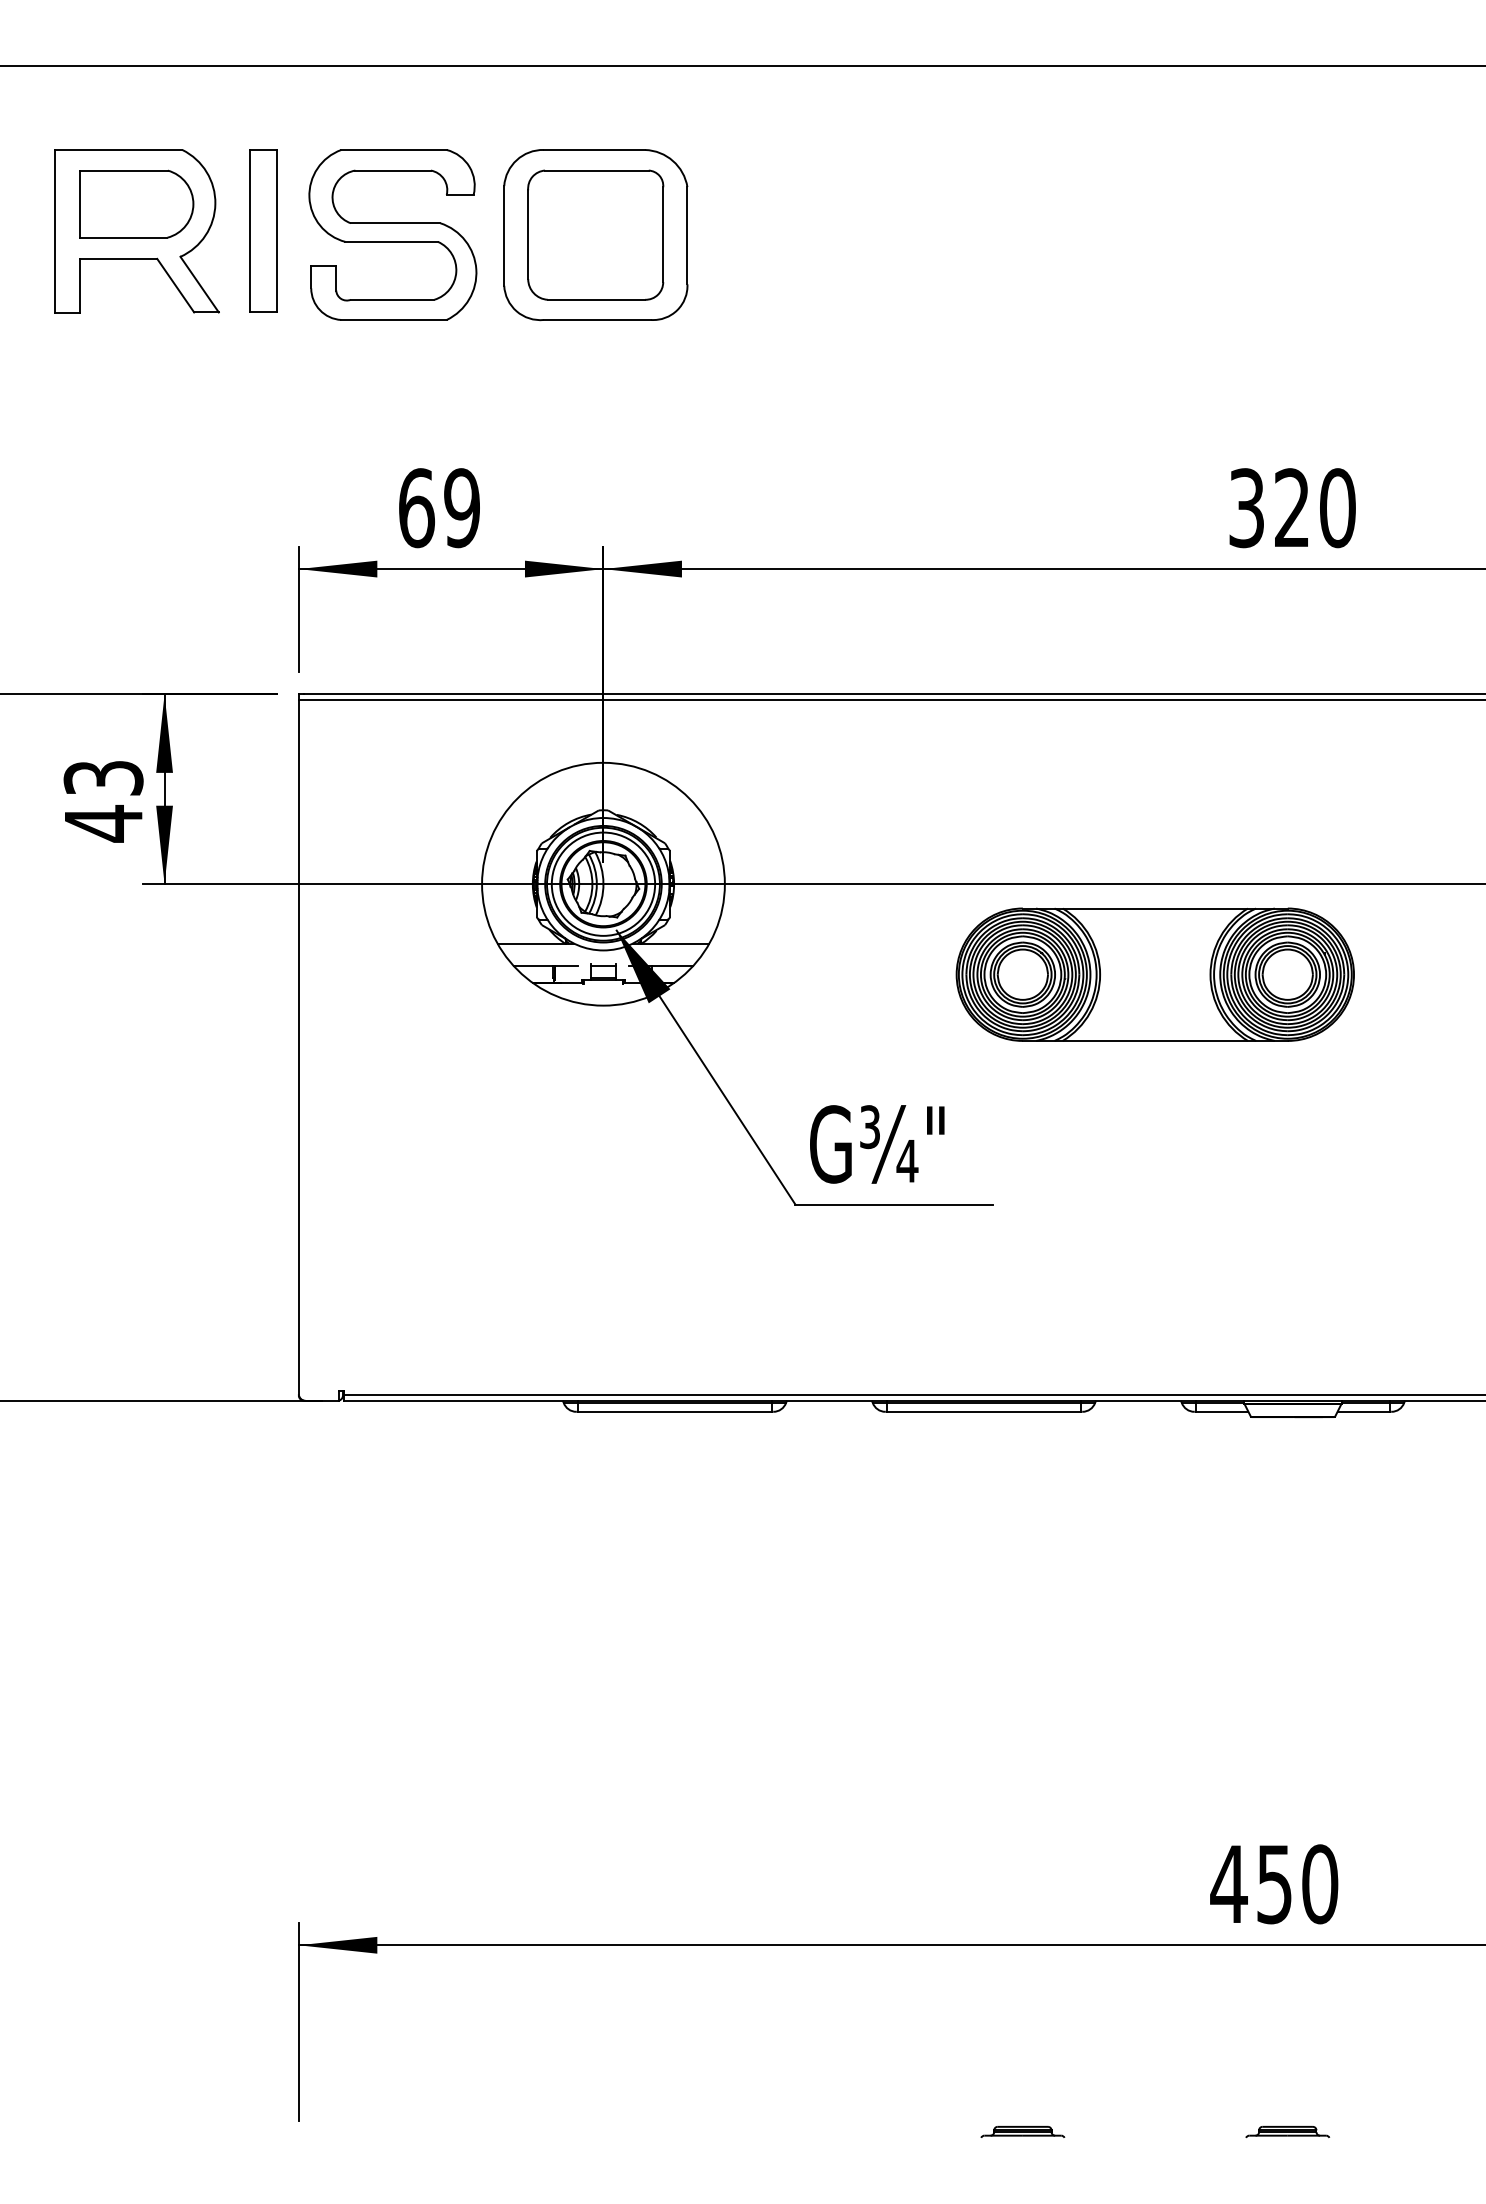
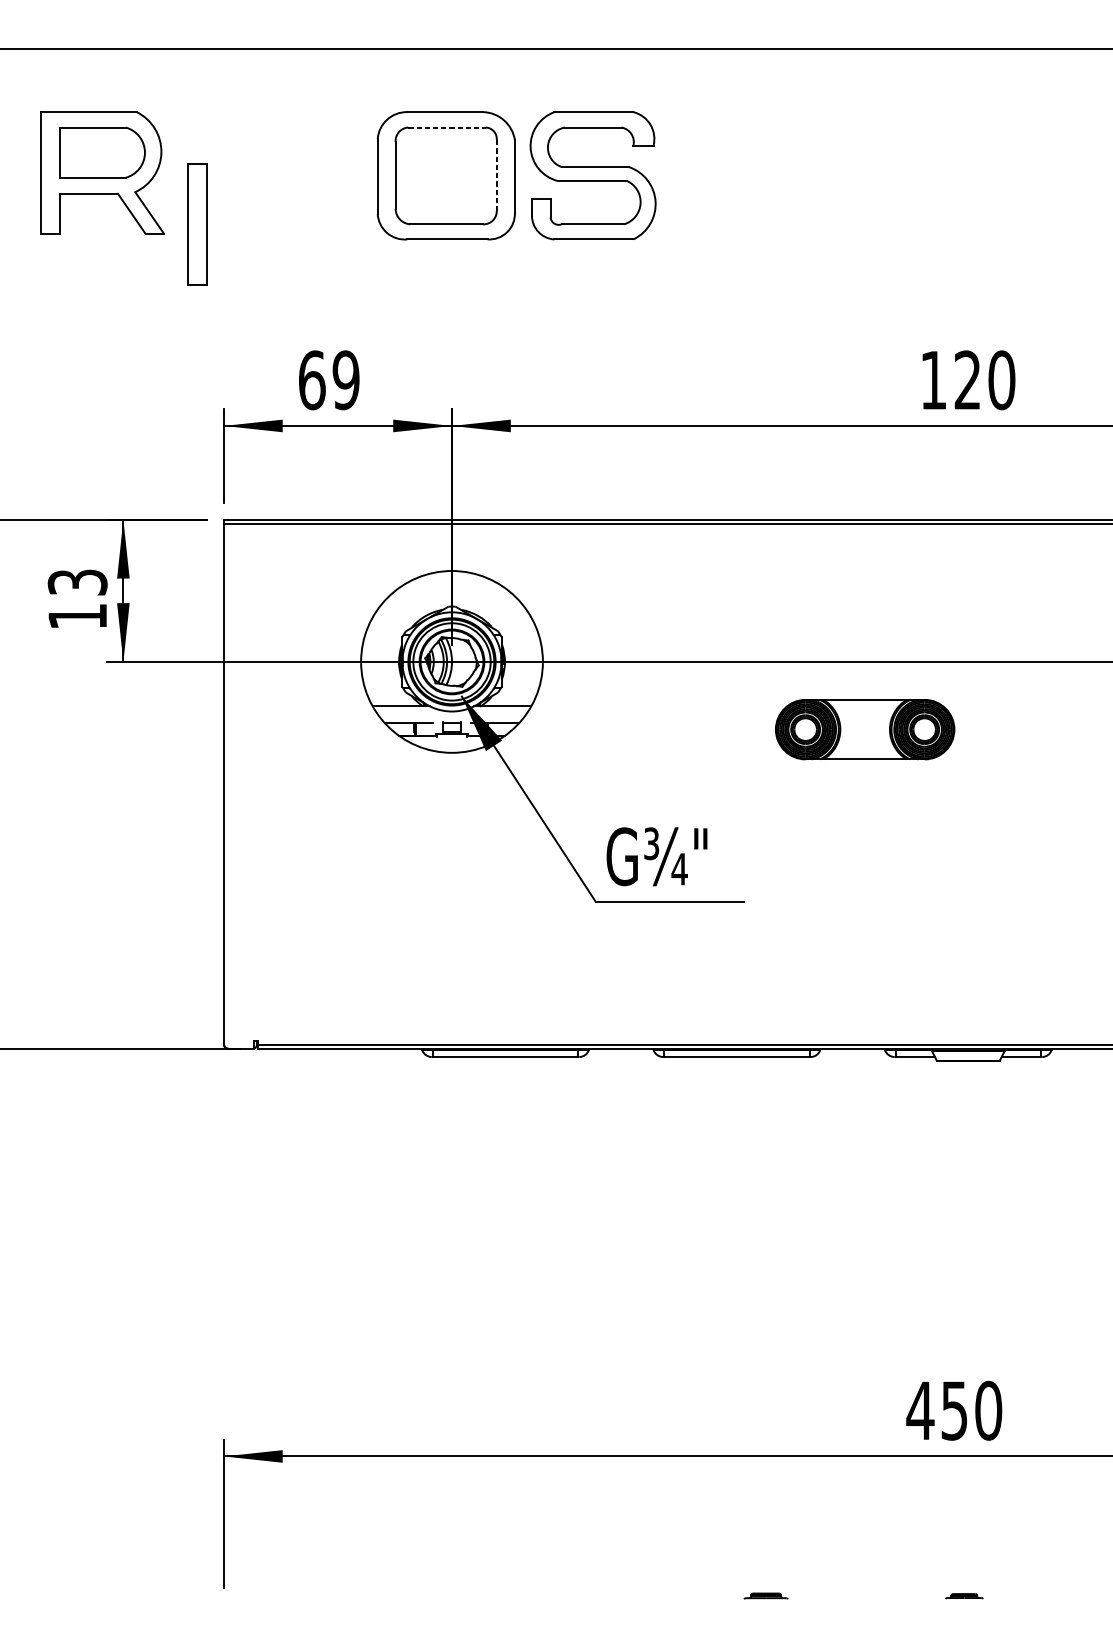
line: (596, 170) -> (446, 127), solid -> dashed
part: (263, 230) -> (197, 224), moved
part: (392, 234) -> (592, 175), moved
line: (663, 235) -> (496, 176), solid -> dashed
text: (1246, 508) -> (933, 380), 320 -> 120
text: (103, 823) -> (77, 616), 43 -> 13
part: (1154, 974) -> (864, 729), size x0.6
part: (1022, 2131) -> (765, 1595), size x0.7
part: (1287, 2132) -> (964, 1596), size x0.6

